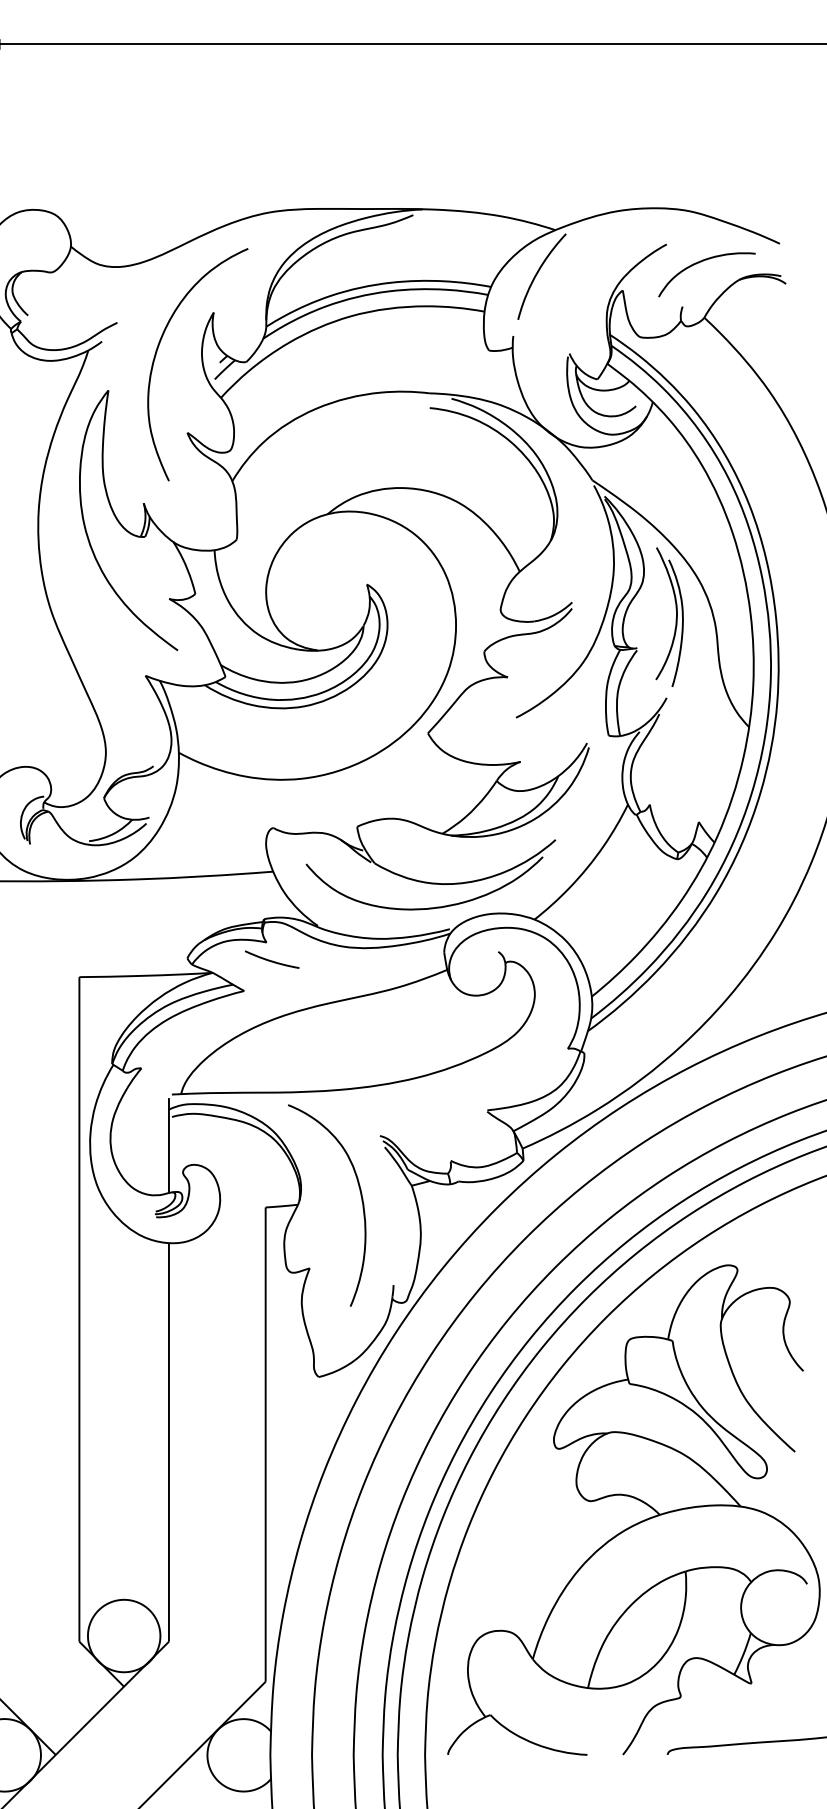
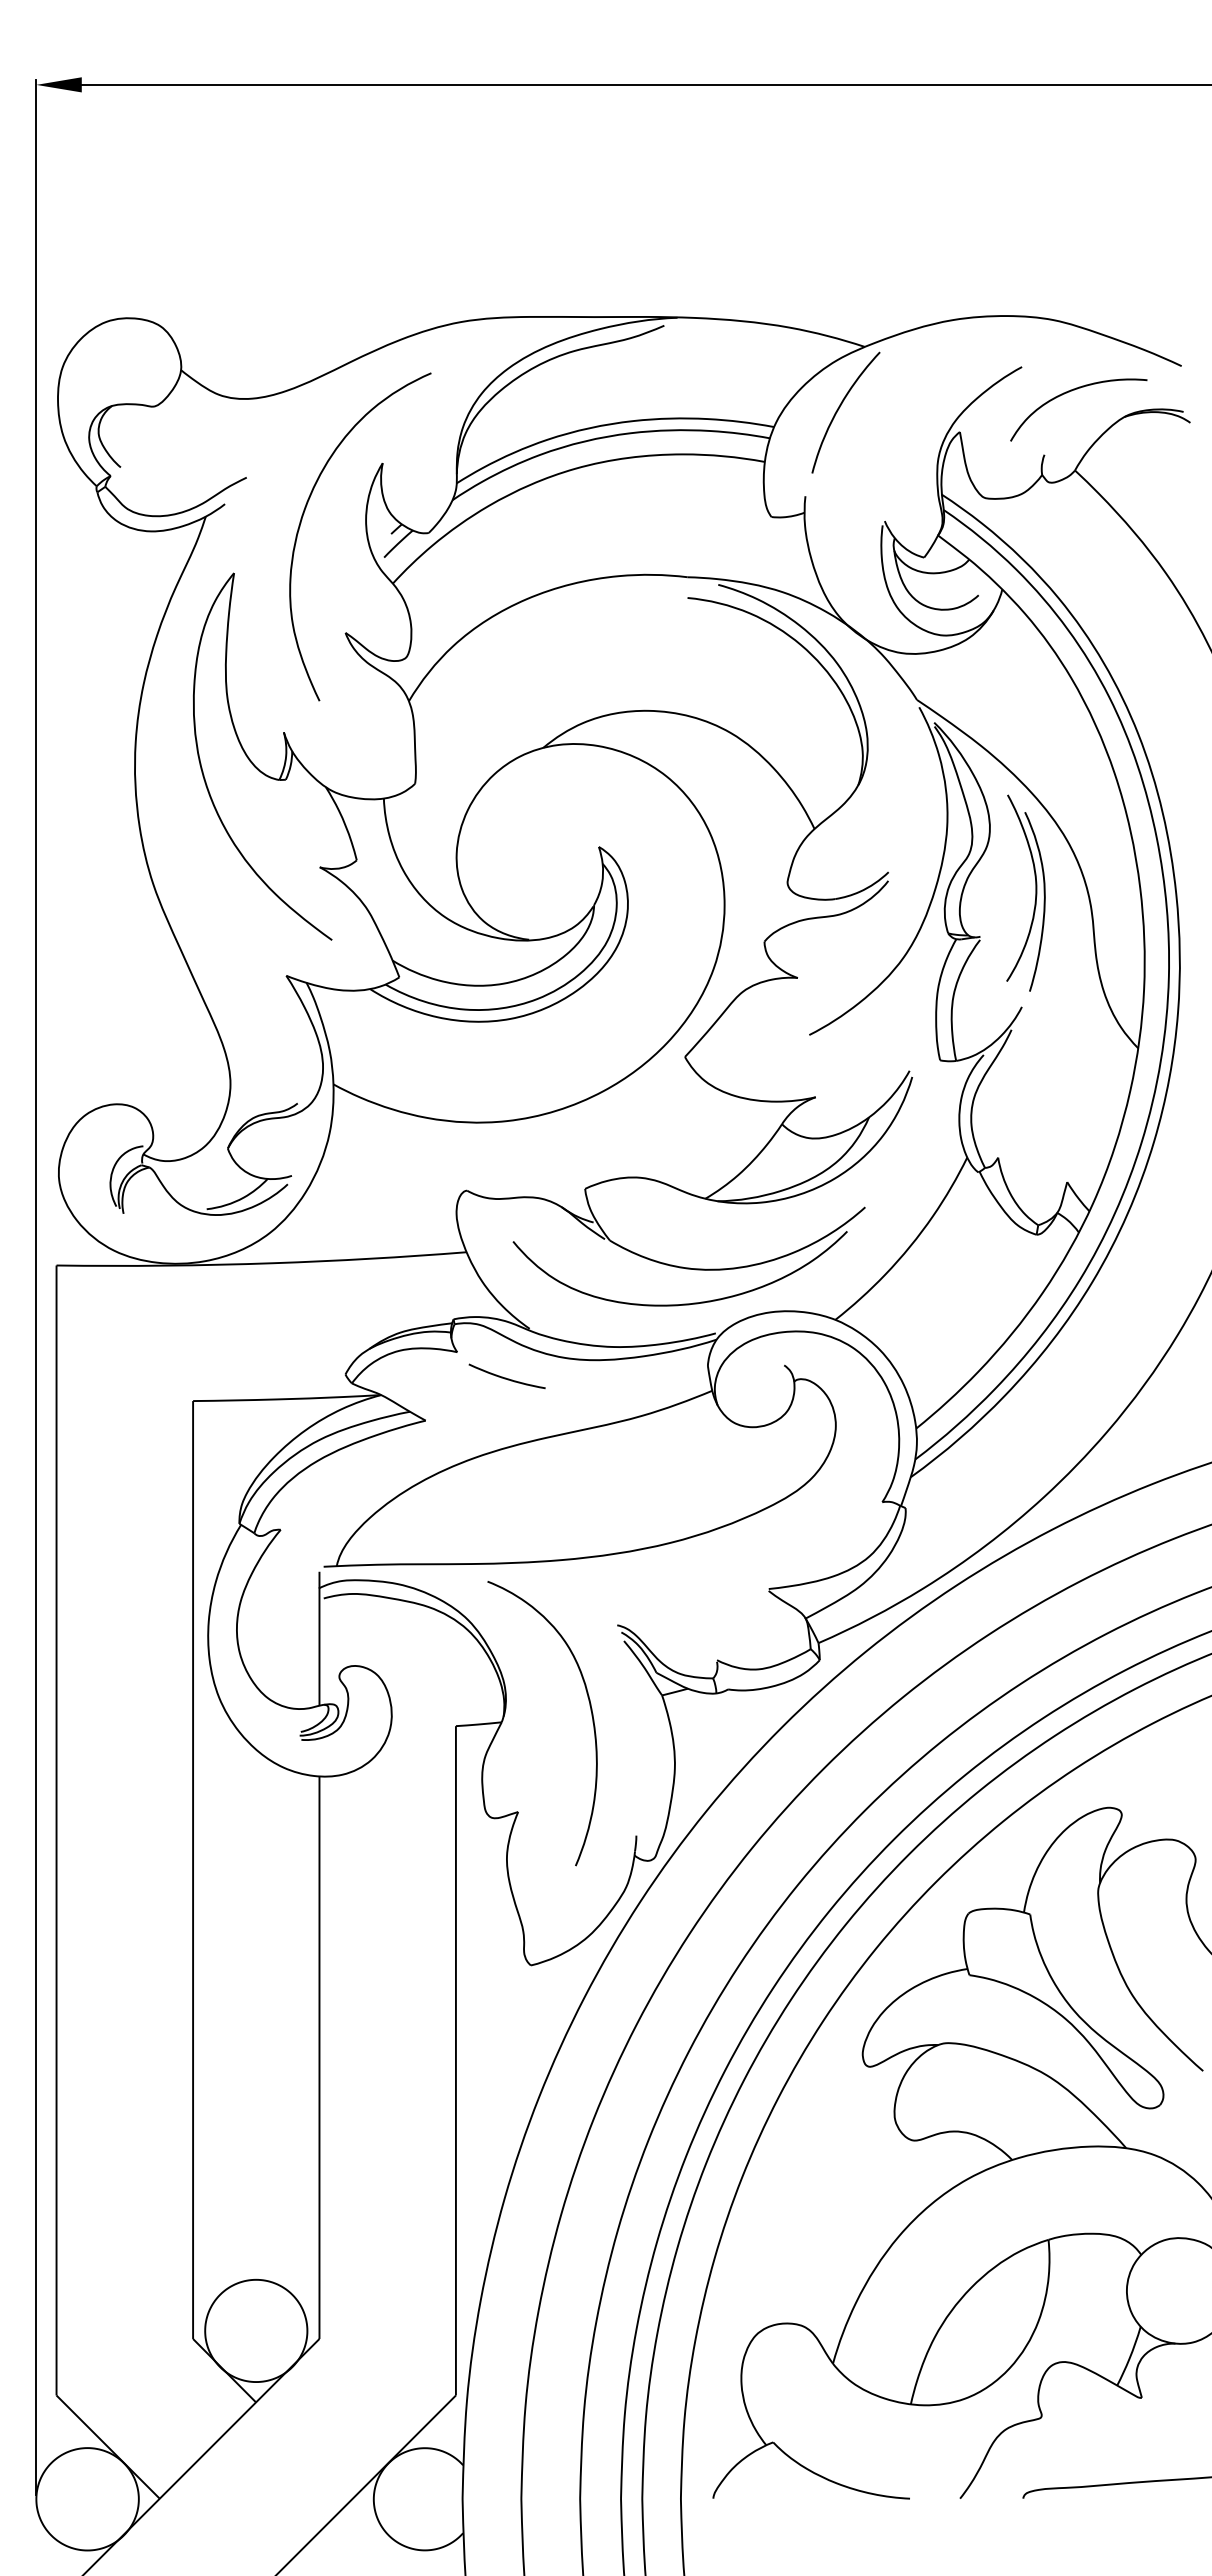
curve: (271, 960) -> (506, 1377), moved

